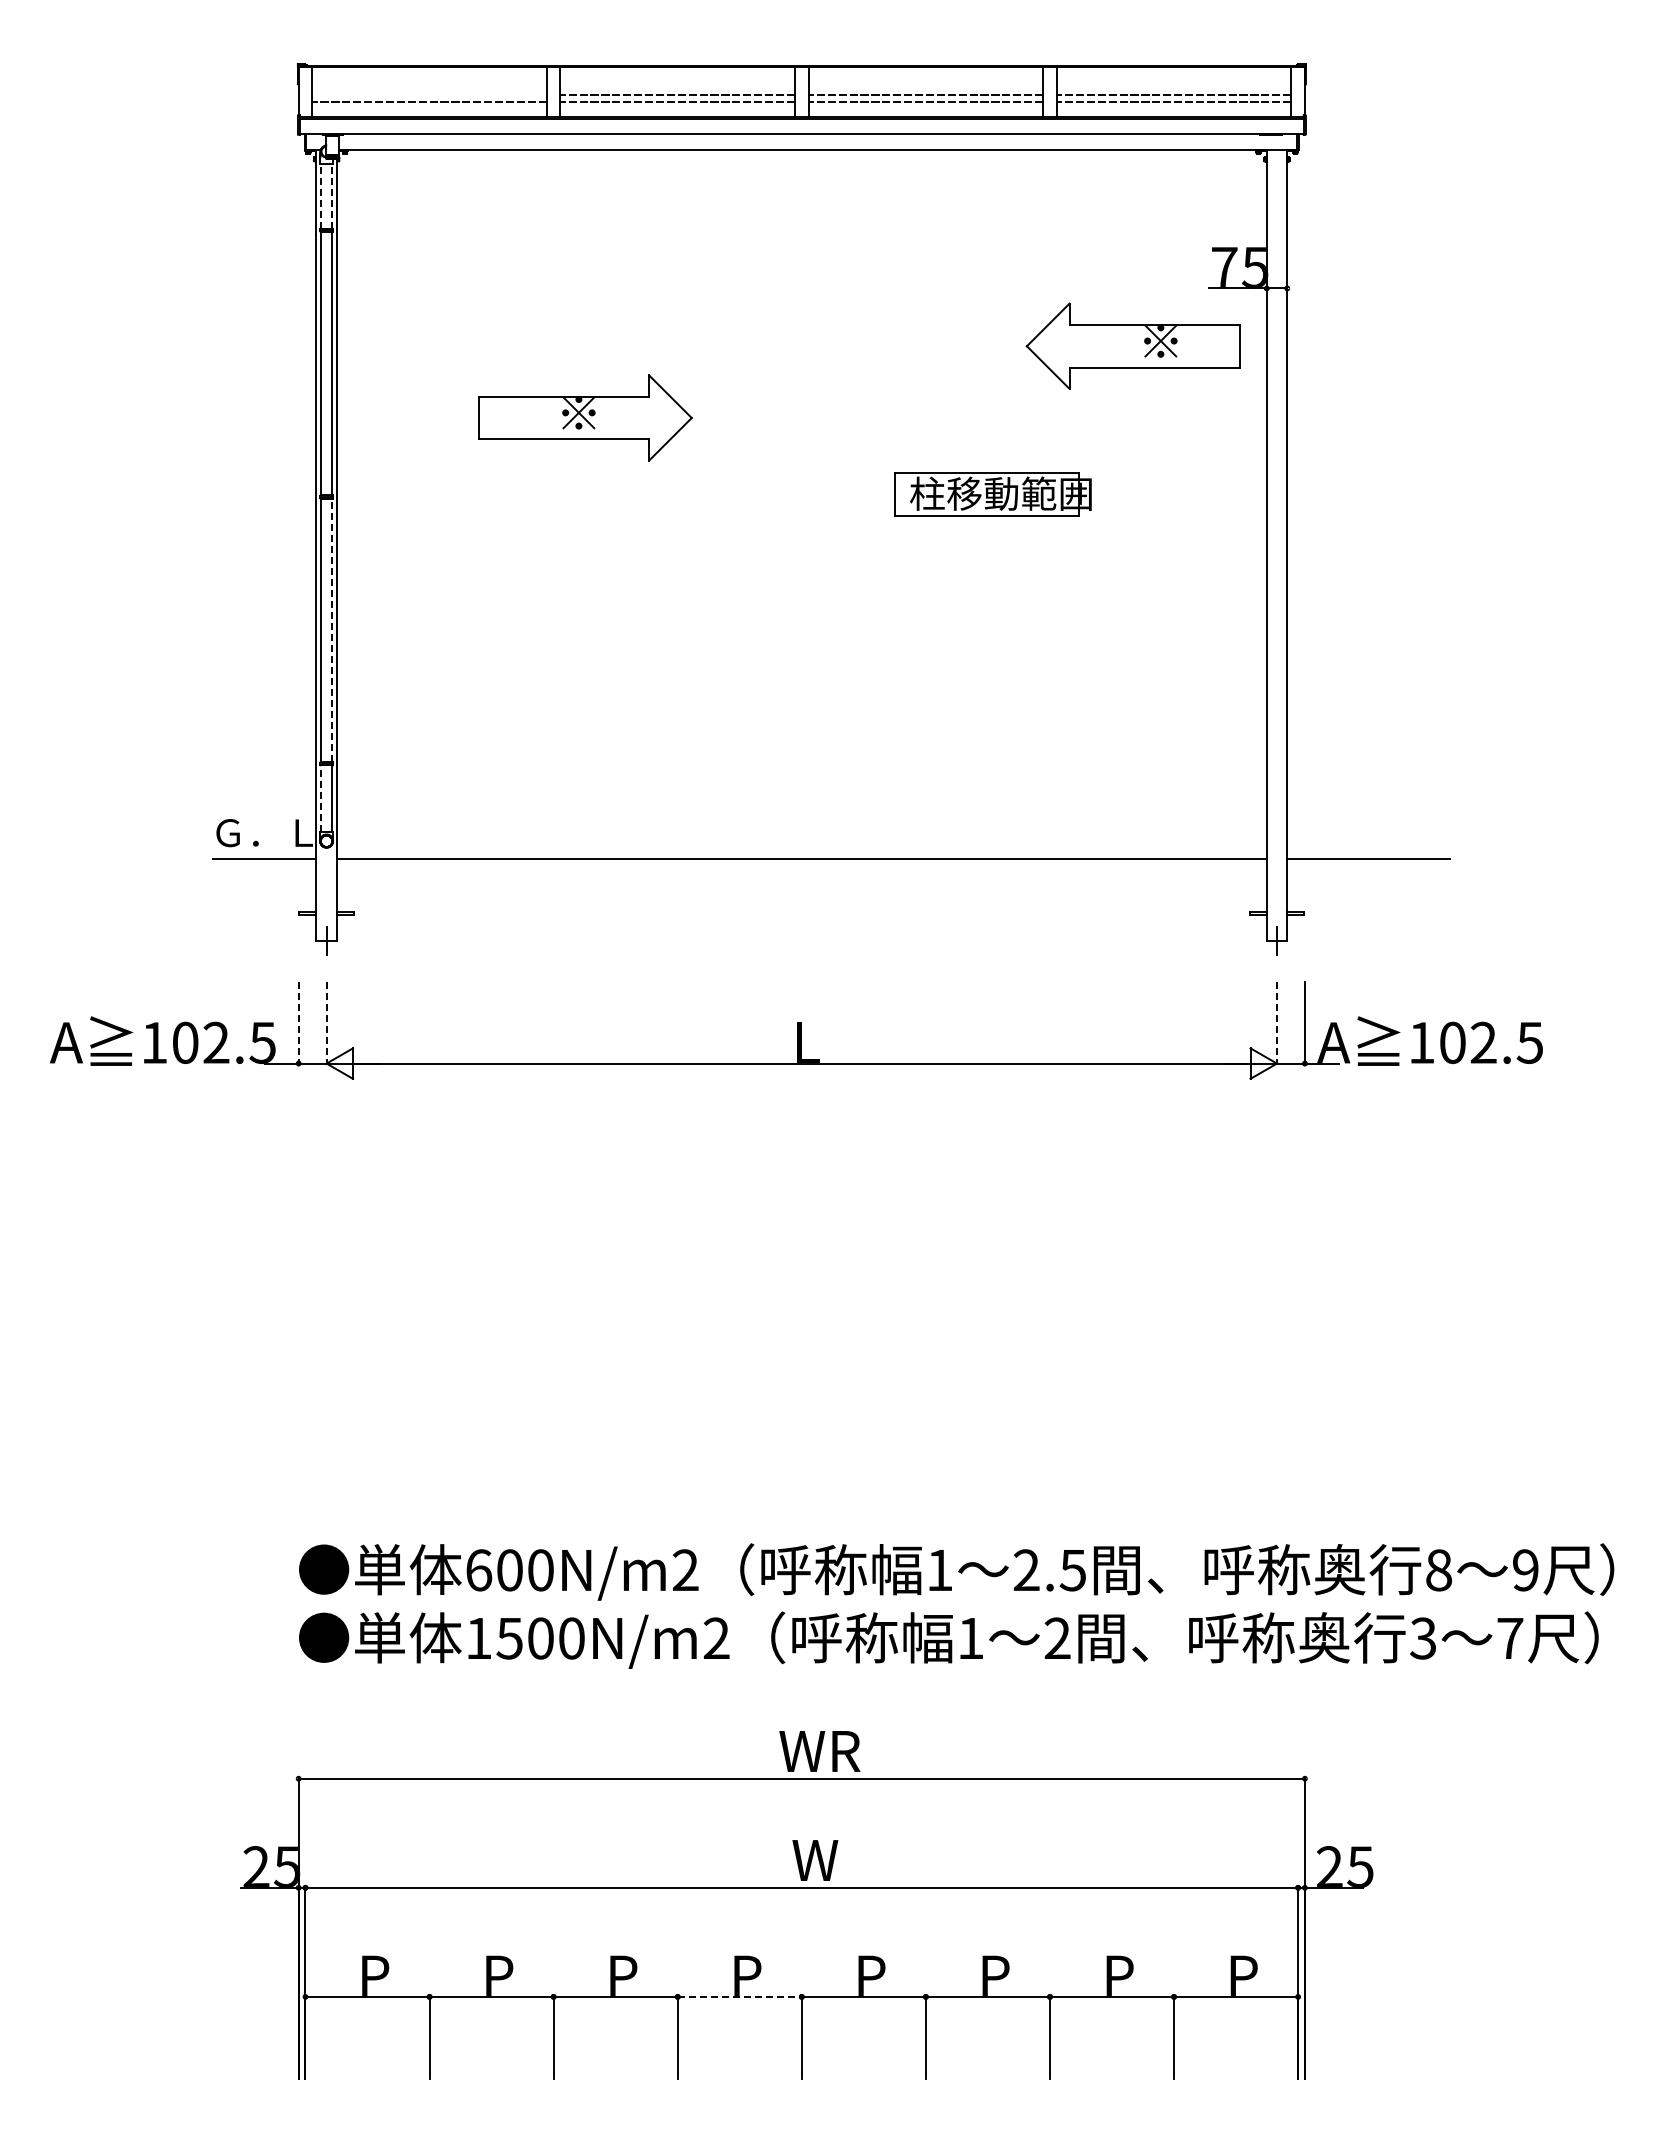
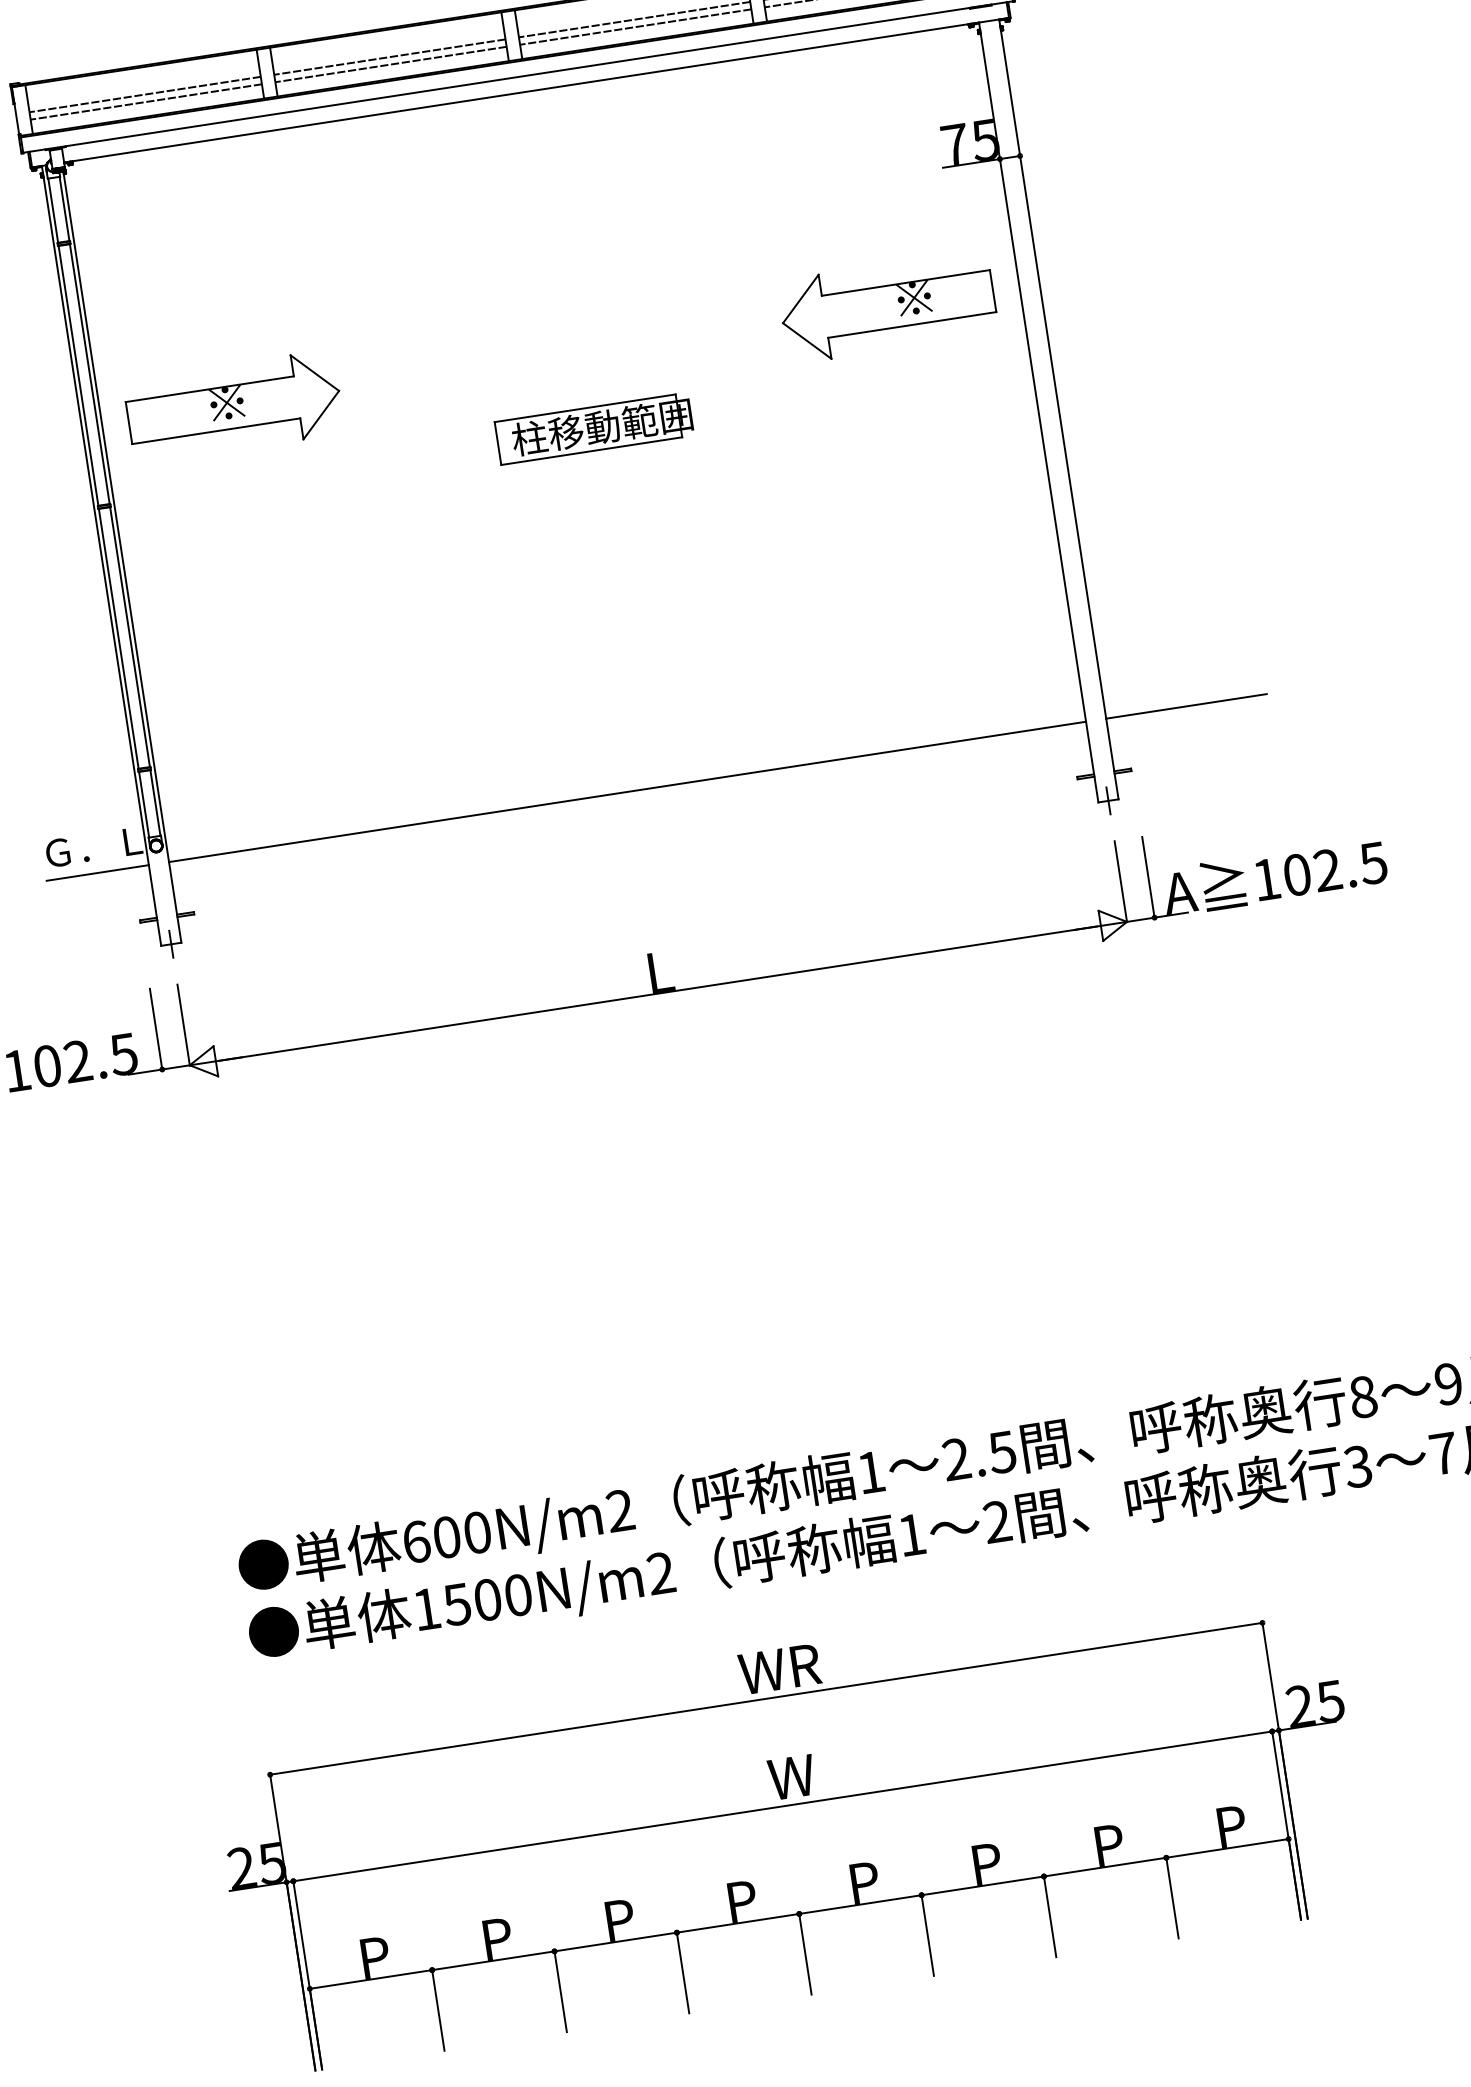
line: (429, 94) -> (145, 94), added
line: (320, 196) -> (52, 211), dashed -> solid
line: (332, 196) -> (64, 209), dashed -> solid
part: (1132, 345) -> (887, 306), moved
part: (585, 417) -> (234, 406), moved
part: (992, 494) -> (593, 429), moved
line: (332, 630) -> (130, 637), dashed -> solid
line: (320, 798) -> (143, 804), dashed -> solid
line: (298, 1023) -> (156, 1030), dashed -> solid
line: (326, 1023) -> (183, 1025), dashed -> solid
line: (1276, 1023) -> (1120, 882), dashed -> solid
line: (740, 1996) -> (738, 1922), dashed -> solid

